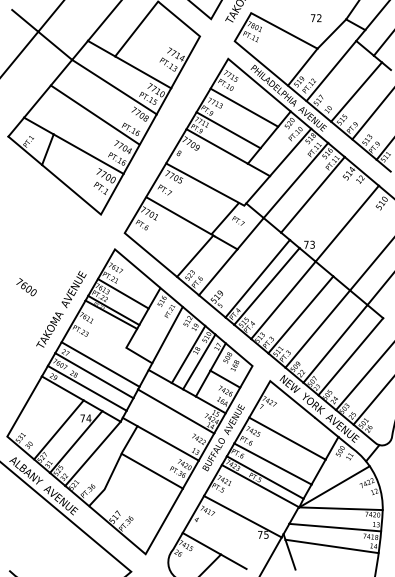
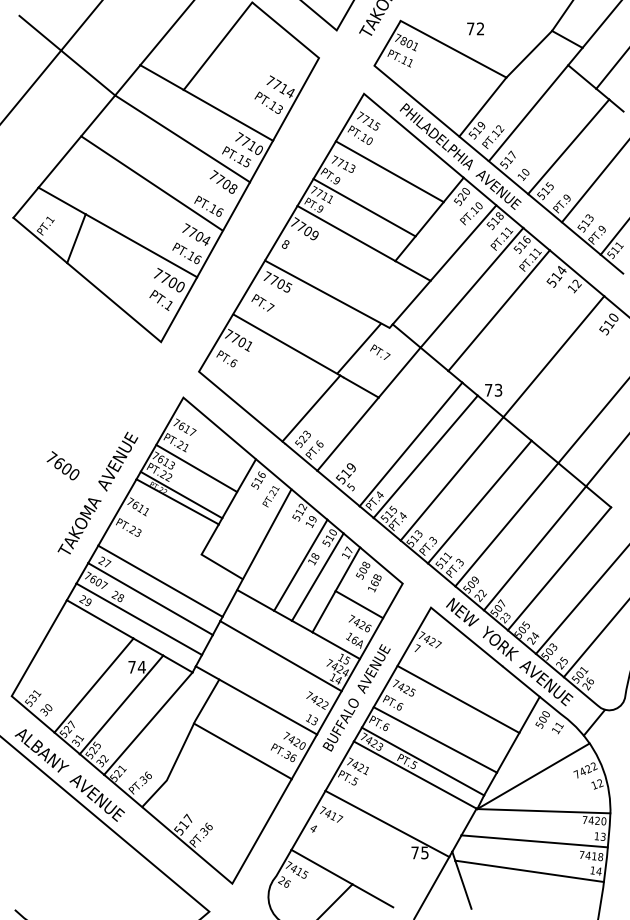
text: (316, 18) -> (476, 29), moved
text: (26, 287) -> (63, 466), moved

